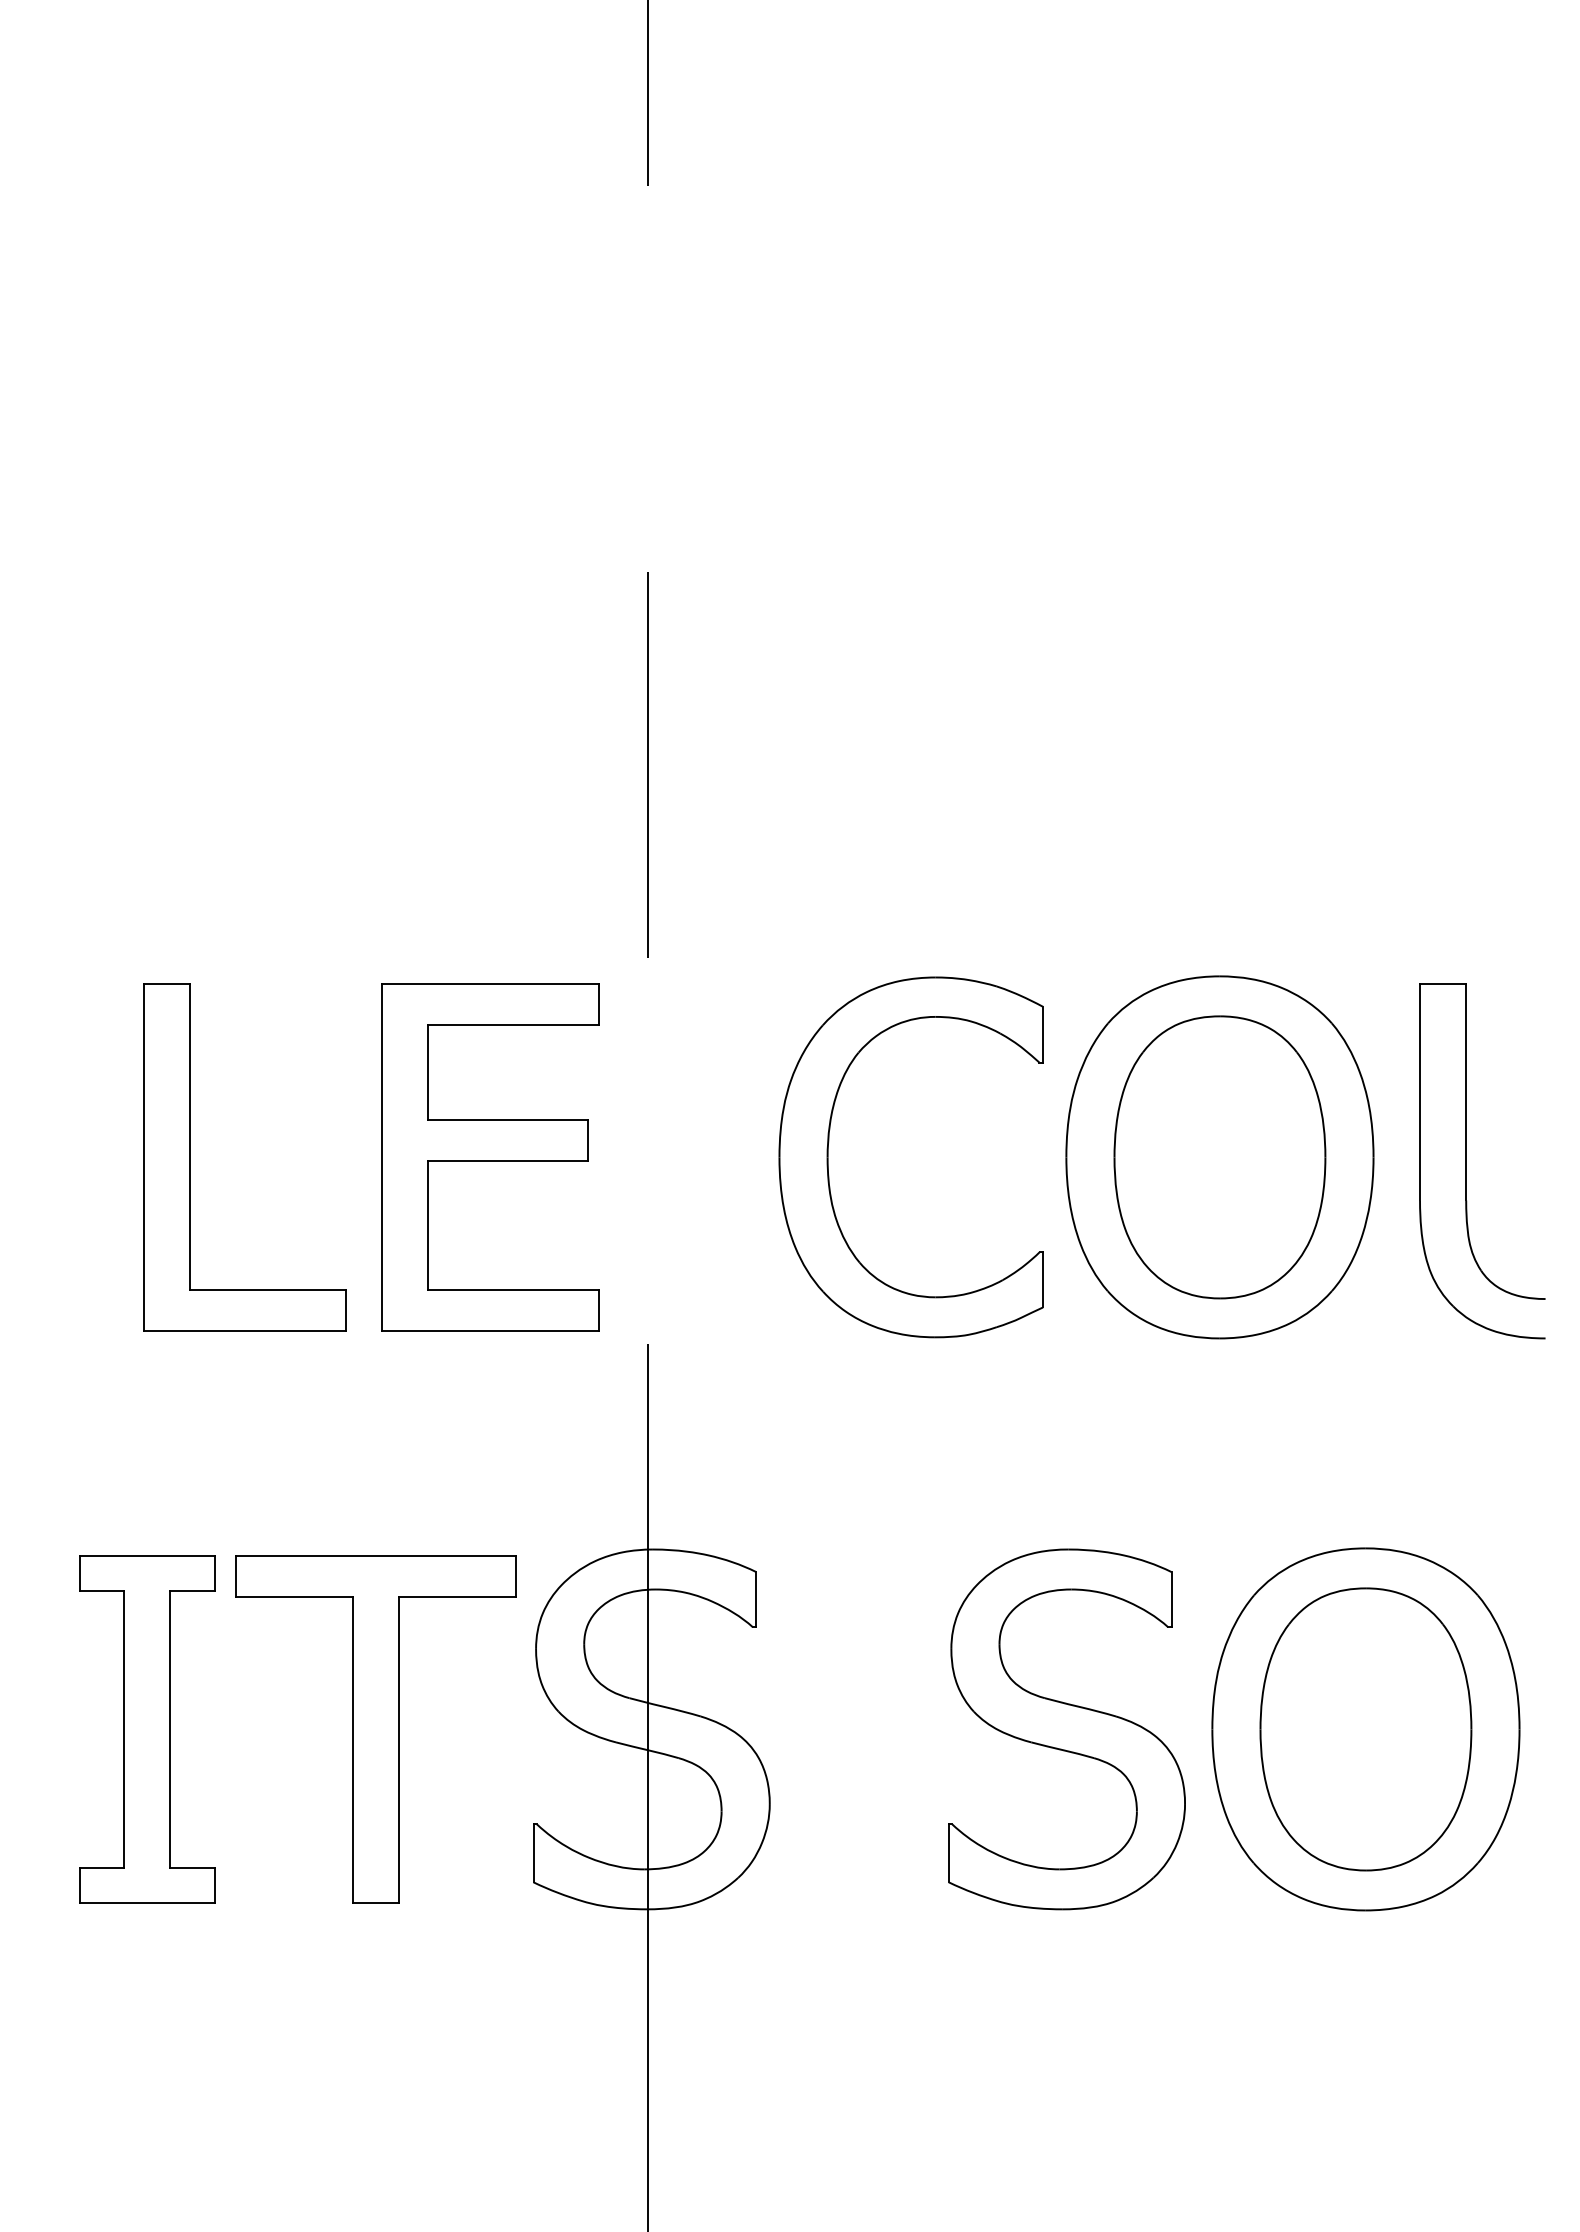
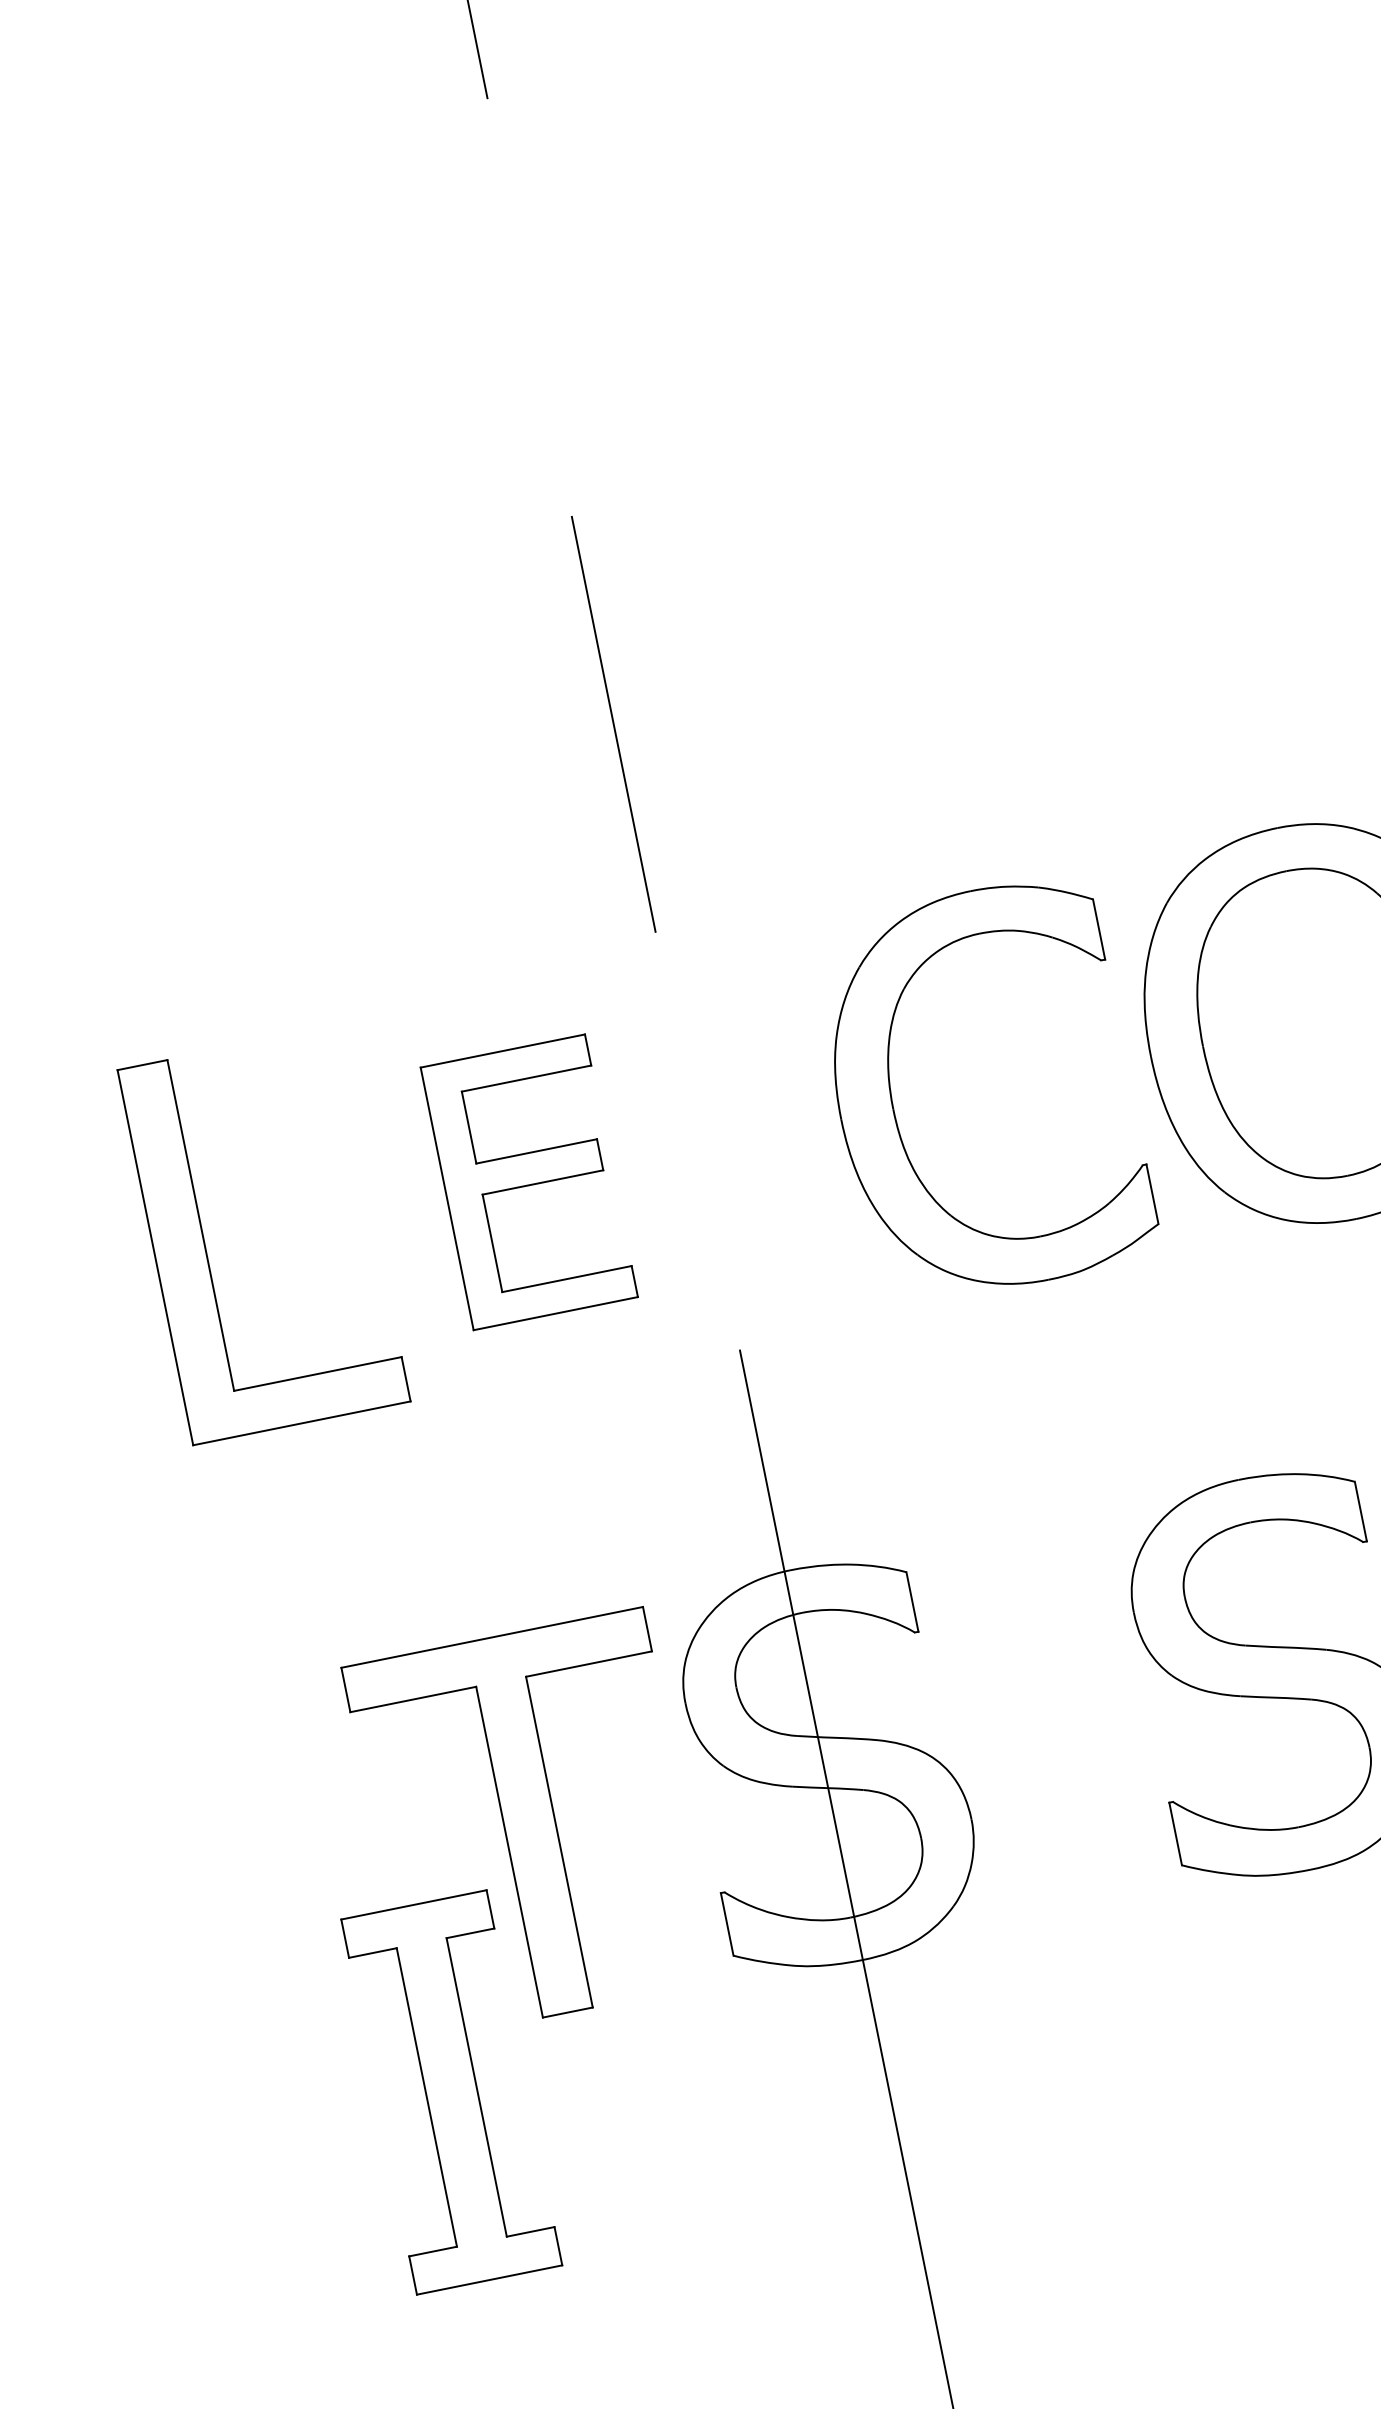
part: (490, 1157) -> (529, 1182), size x0.7
part: (147, 1729) -> (452, 2092), moved

